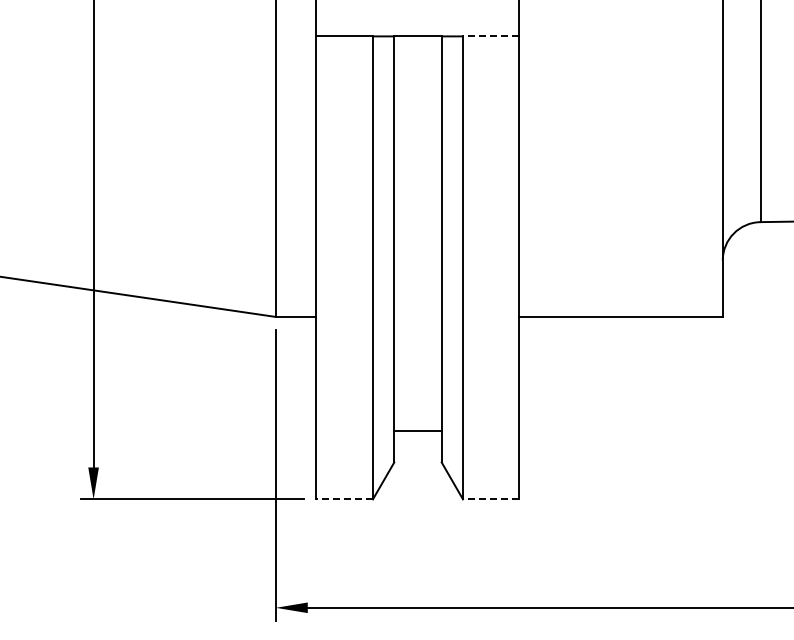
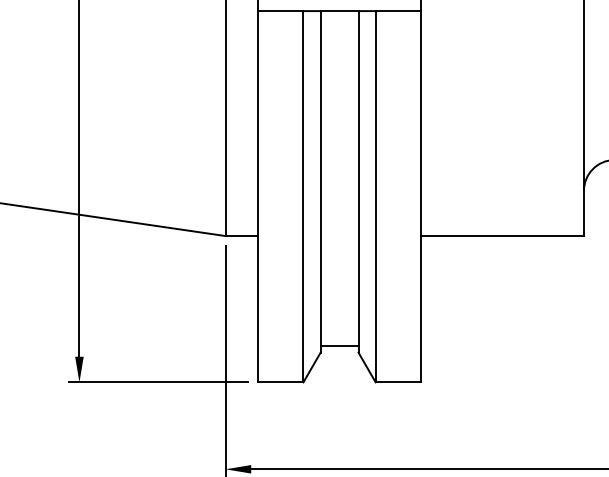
line: (490, 36) -> (397, 11), dashed -> solid
line: (417, 430) -> (339, 345), moved
line: (344, 499) -> (280, 382), dashed -> solid
line: (490, 499) -> (397, 382), dashed -> solid

